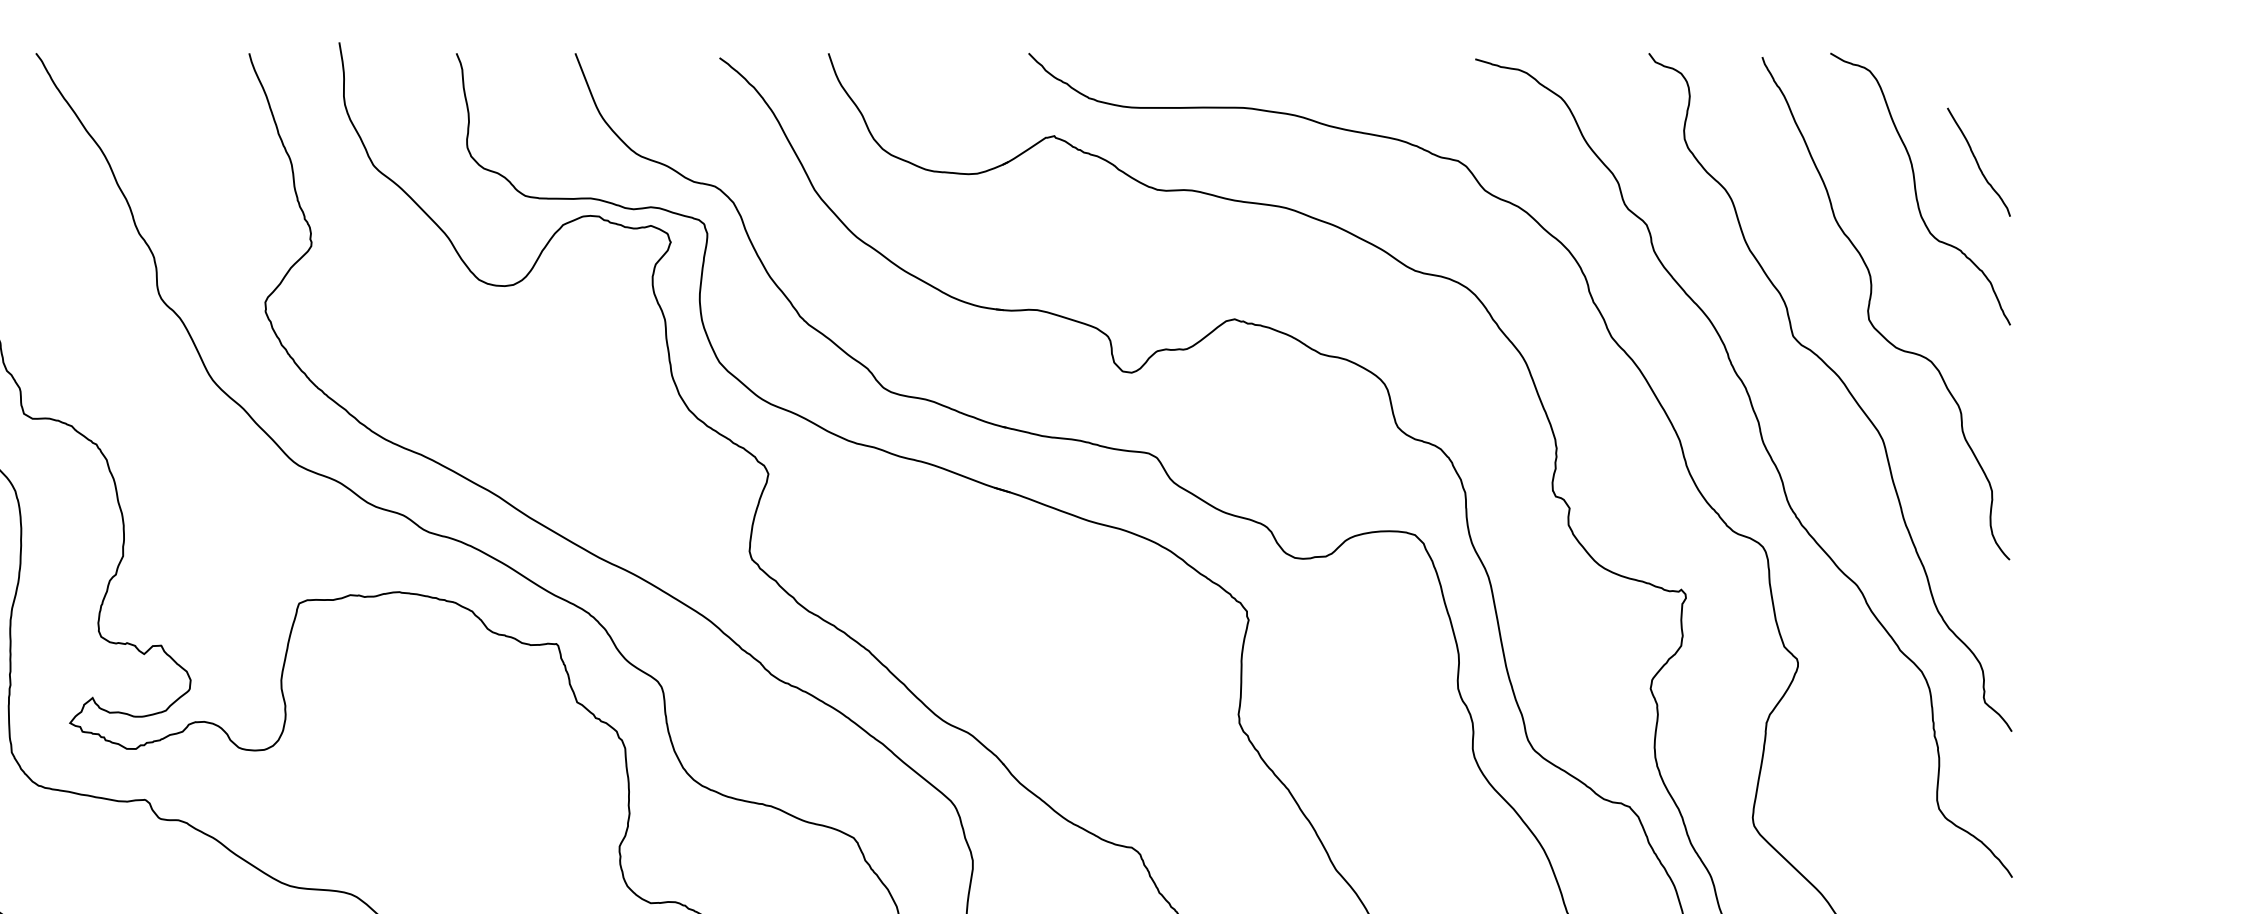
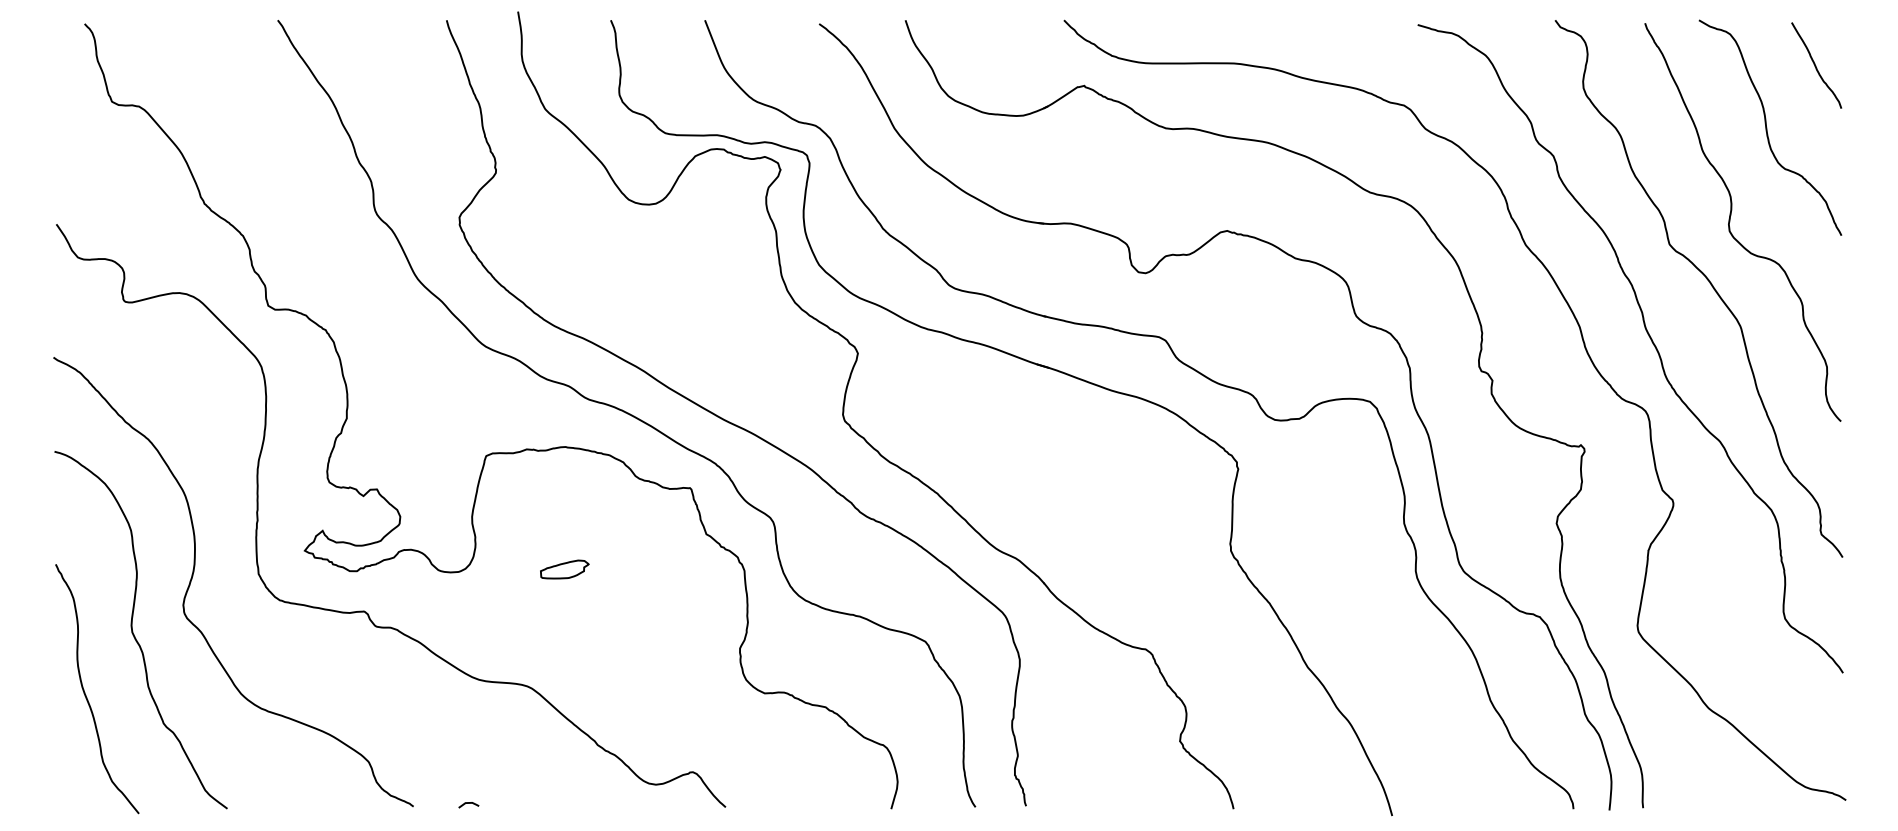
curve: (1978, 162) -> (1816, 65), moved
part: (397, 746) -> (564, 569), added

